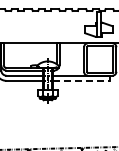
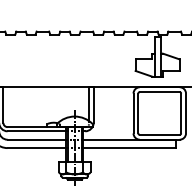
line: (82, 80) -> (130, 147), dashed -> solid

